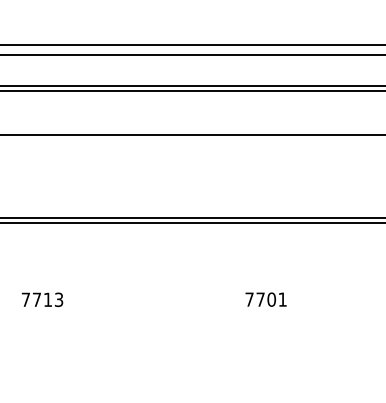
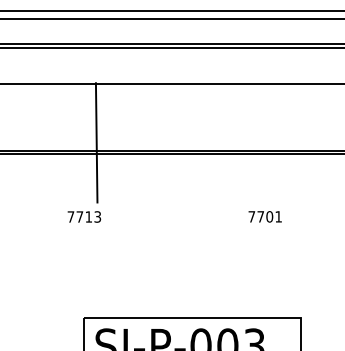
line: (57, 207) -> (96, 142), added

